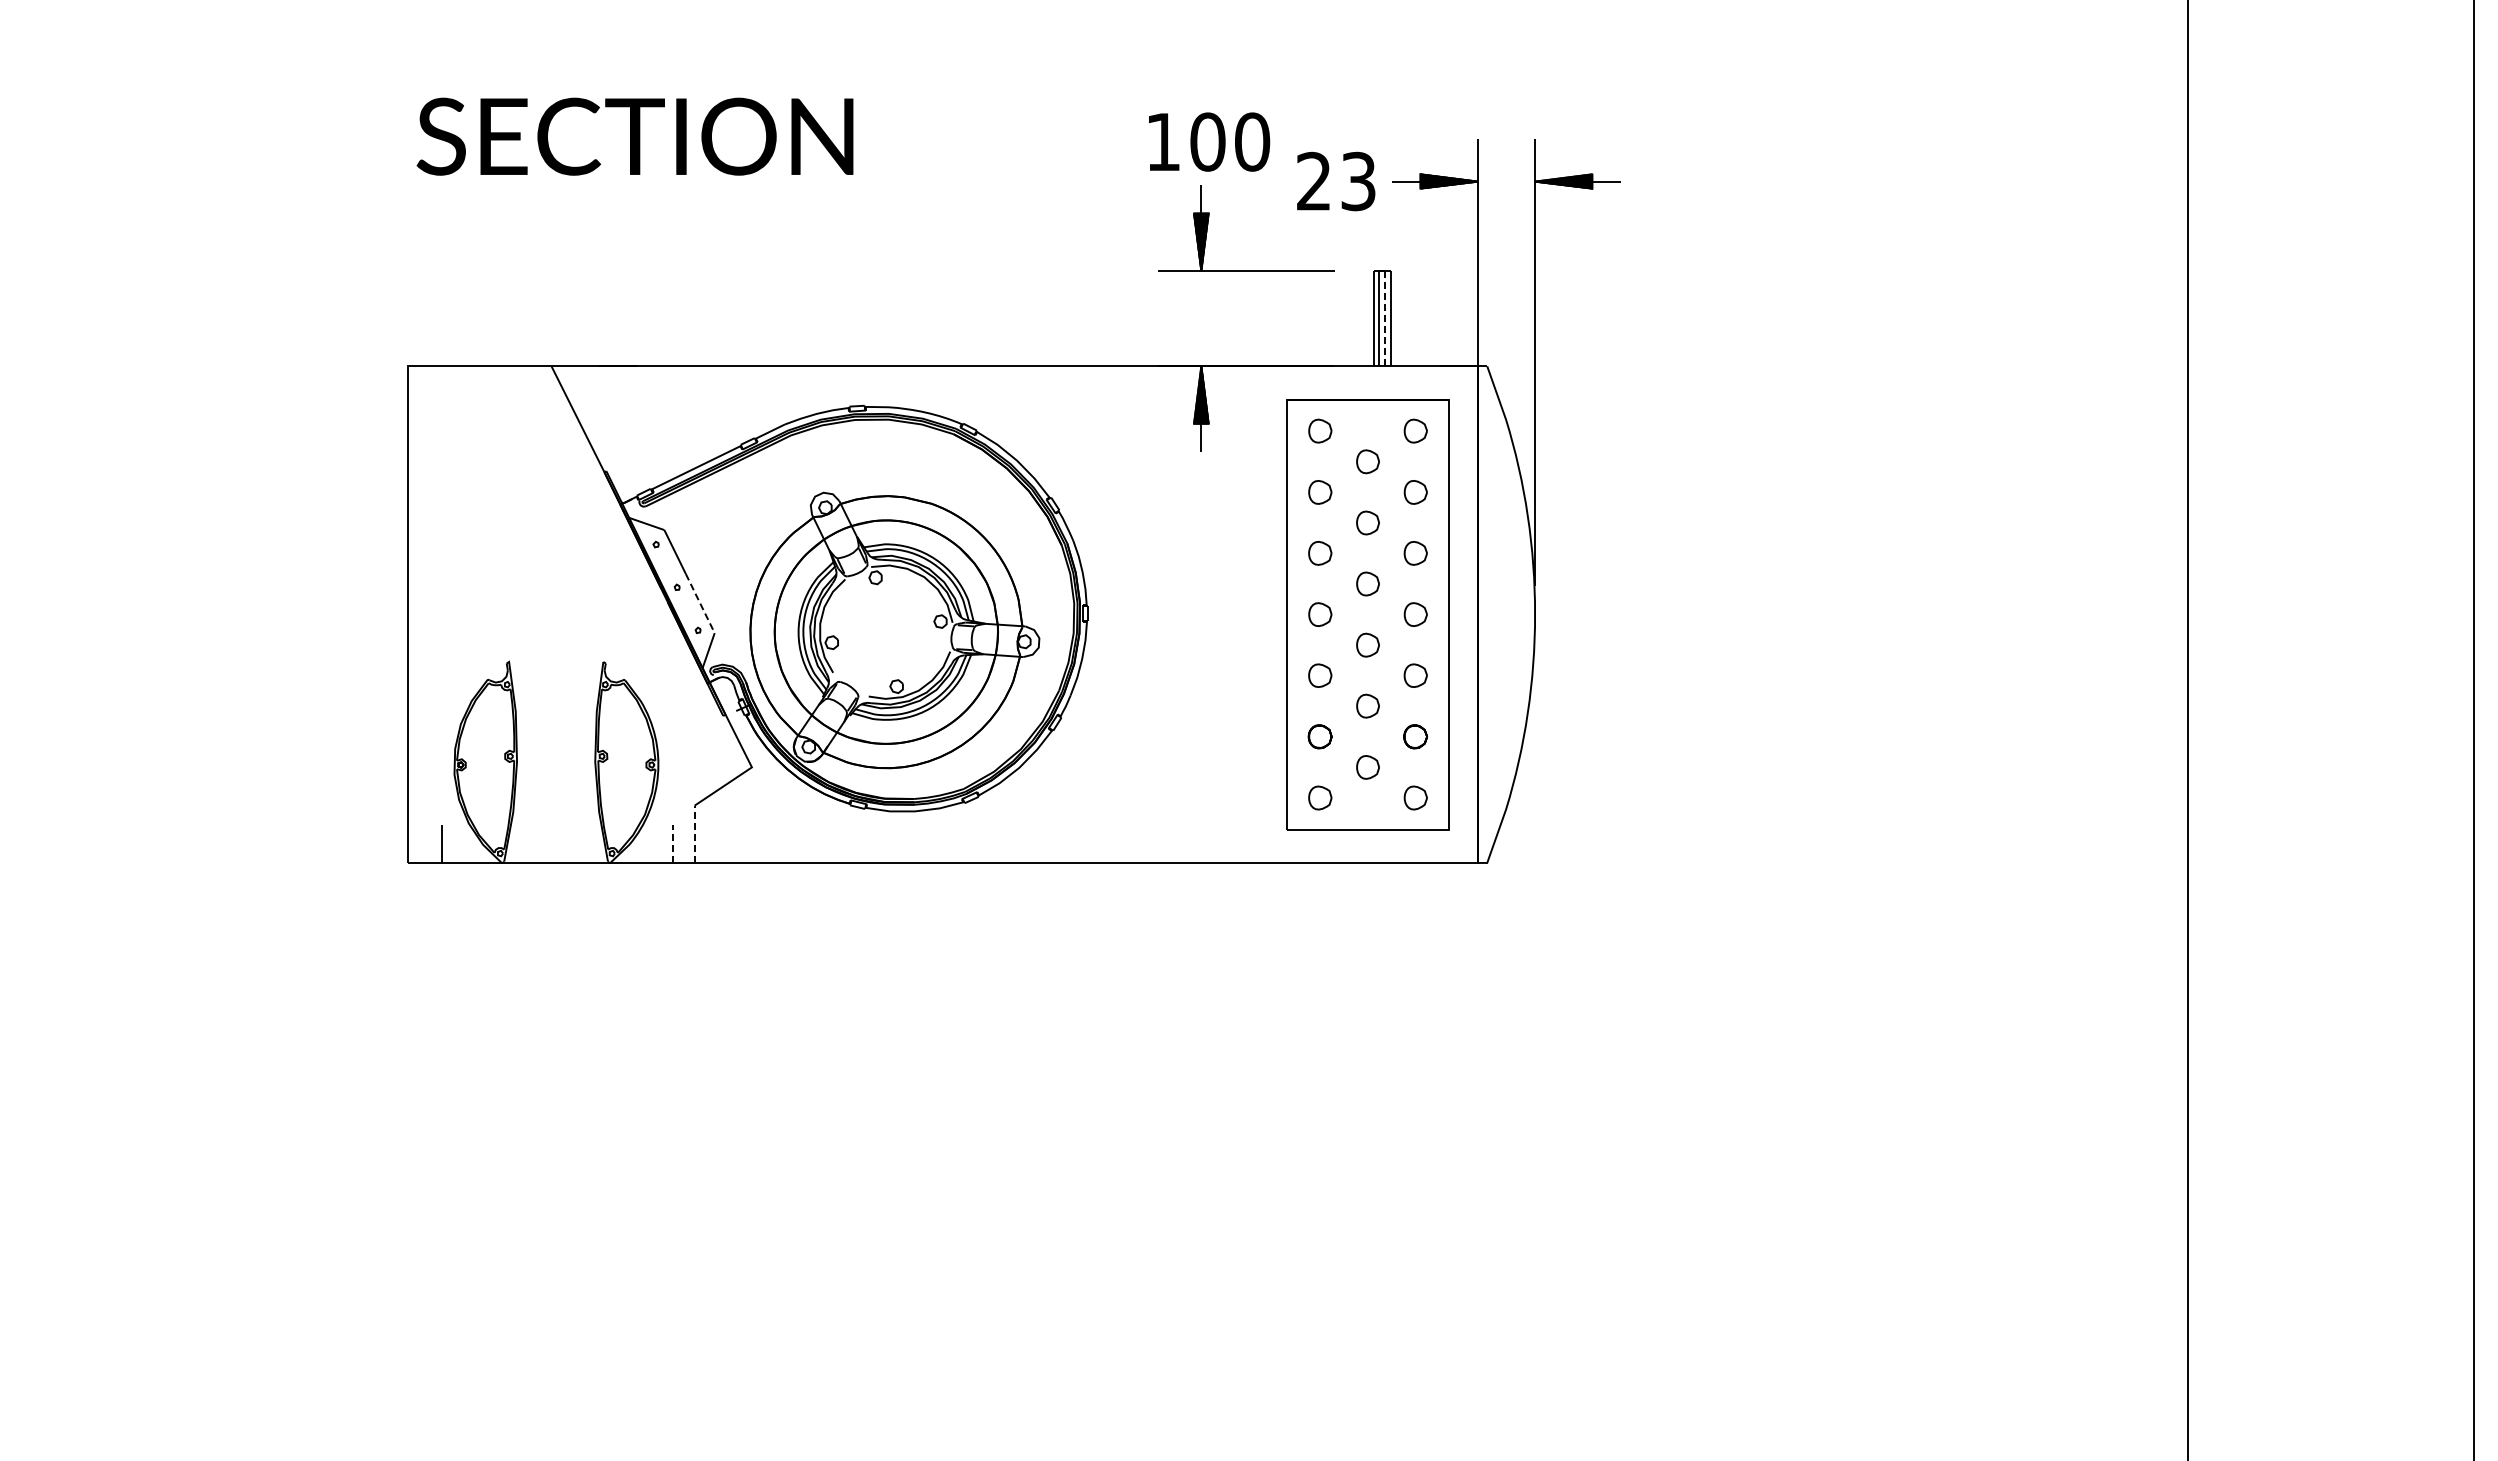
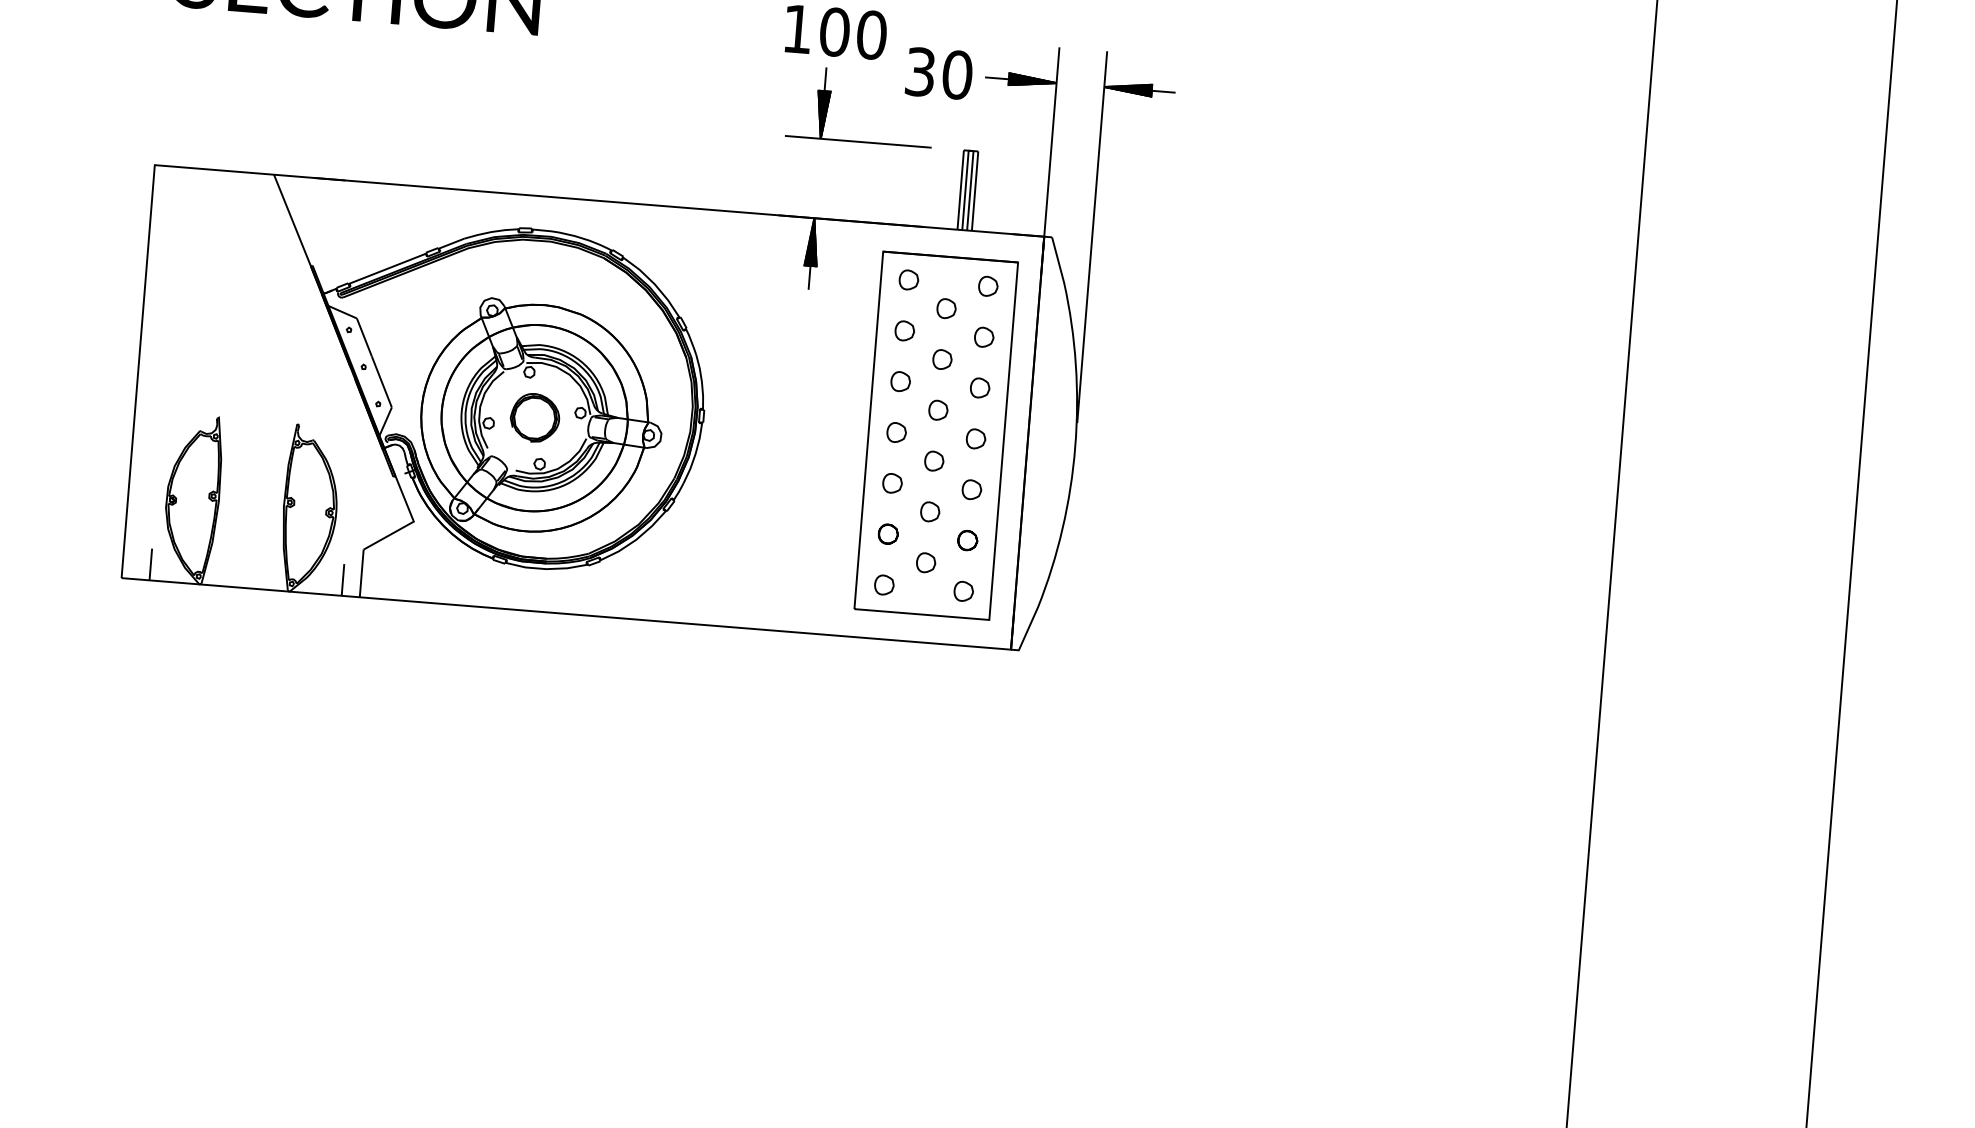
text: (1336, 181) -> (939, 73), 23 -> 30
line: (1385, 318) -> (970, 190), dashed -> solid
line: (700, 603) -> (382, 381), dashed -> solid
part: (886, 631) -> (534, 417), added
line: (694, 834) -> (361, 573), dashed -> solid
line: (672, 843) -> (342, 579), dashed -> solid

